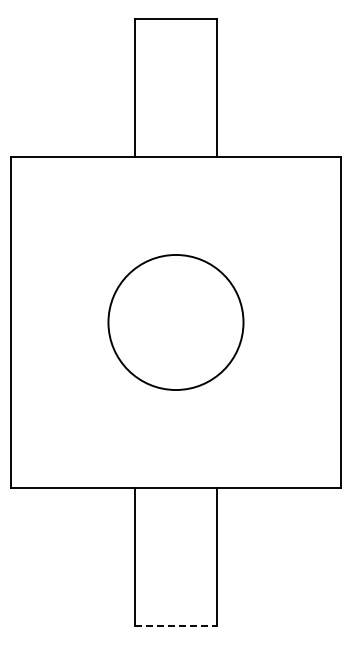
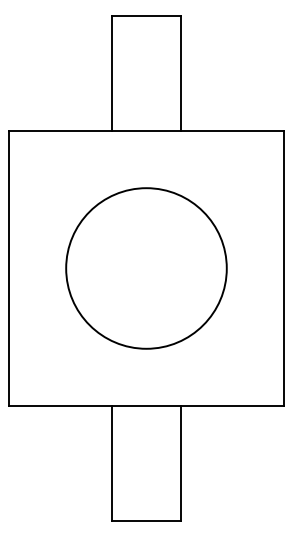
circle: (175, 322) -> (146, 268), size x1.43
line: (176, 625) -> (146, 520), dashed -> solid

